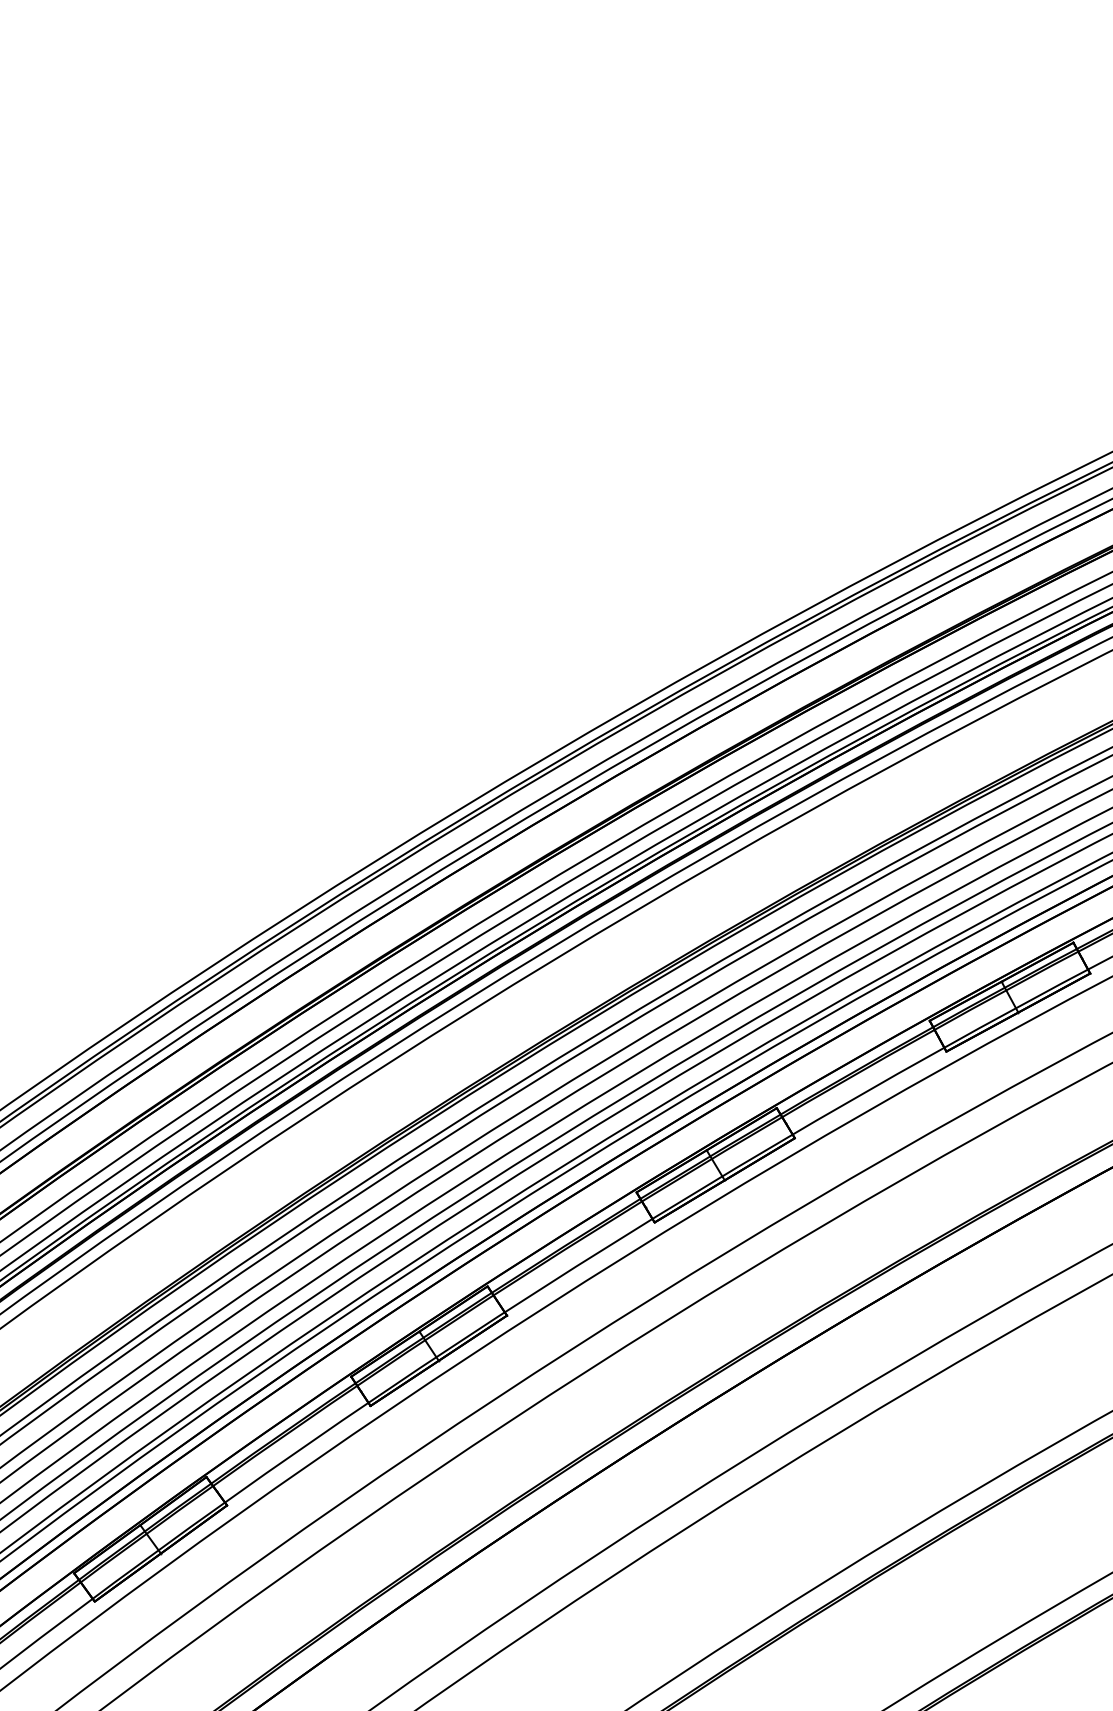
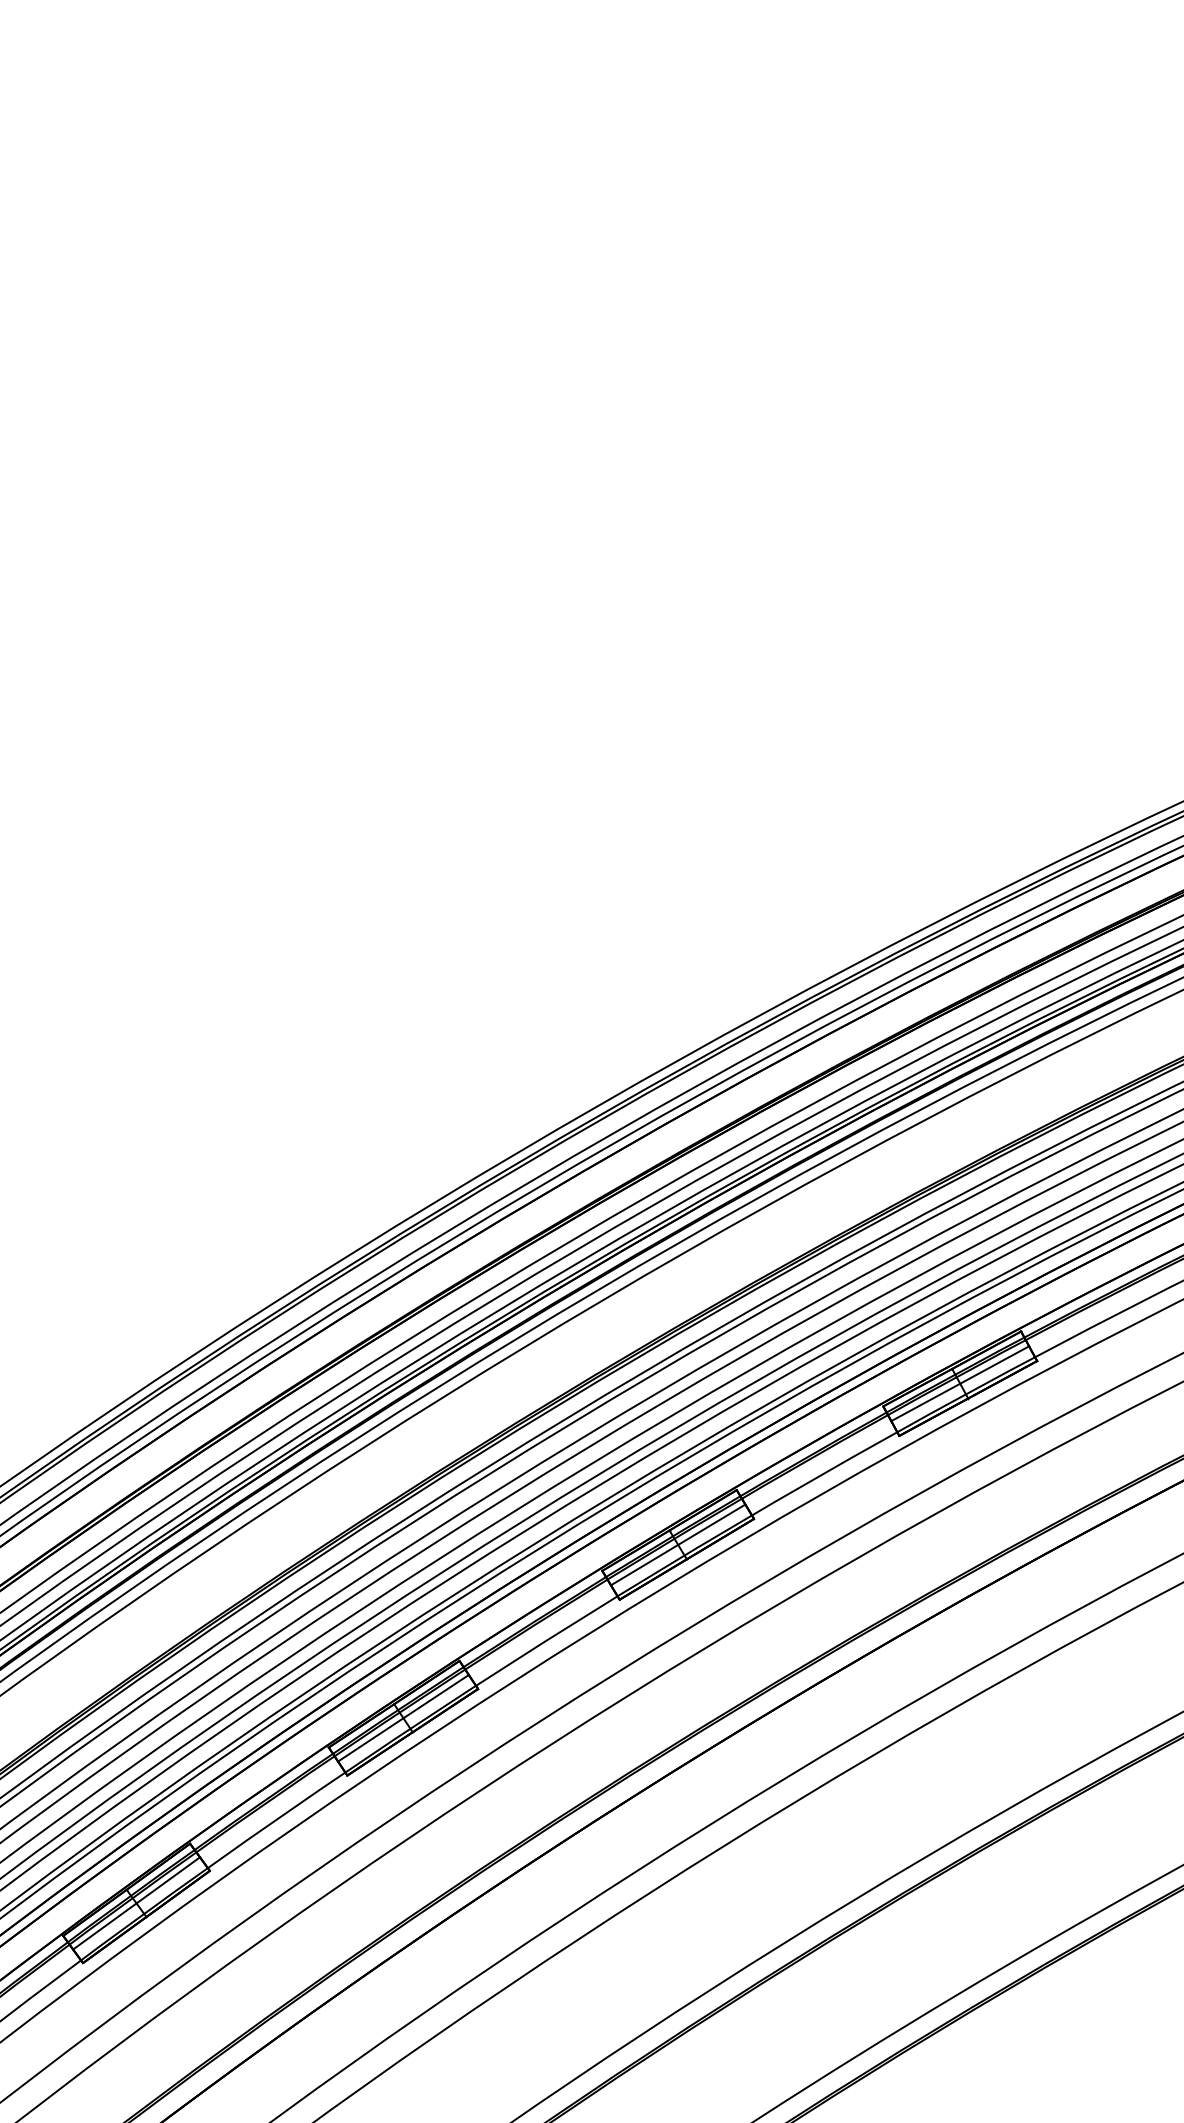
line: (1010, 996) -> (960, 1383), added
line: (715, 1164) -> (677, 1544), added
line: (429, 1345) -> (403, 1717), added
line: (150, 1539) -> (136, 1903), added

